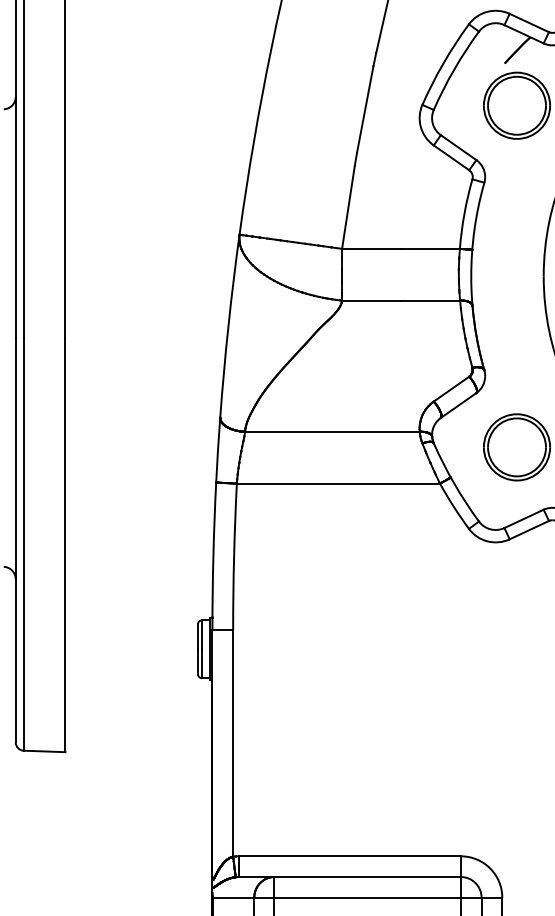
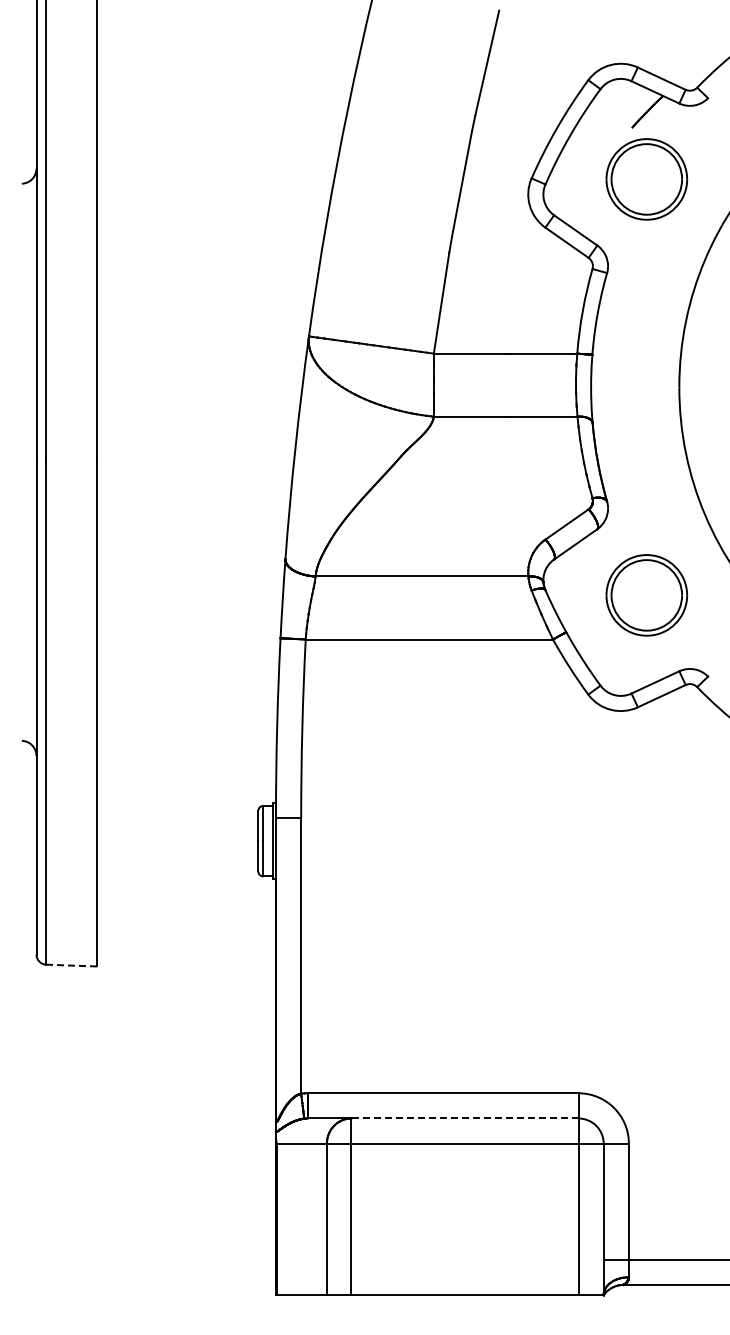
line: (44, 751) -> (71, 965), solid -> dashed
line: (367, 877) -> (464, 1118), solid -> dashed

